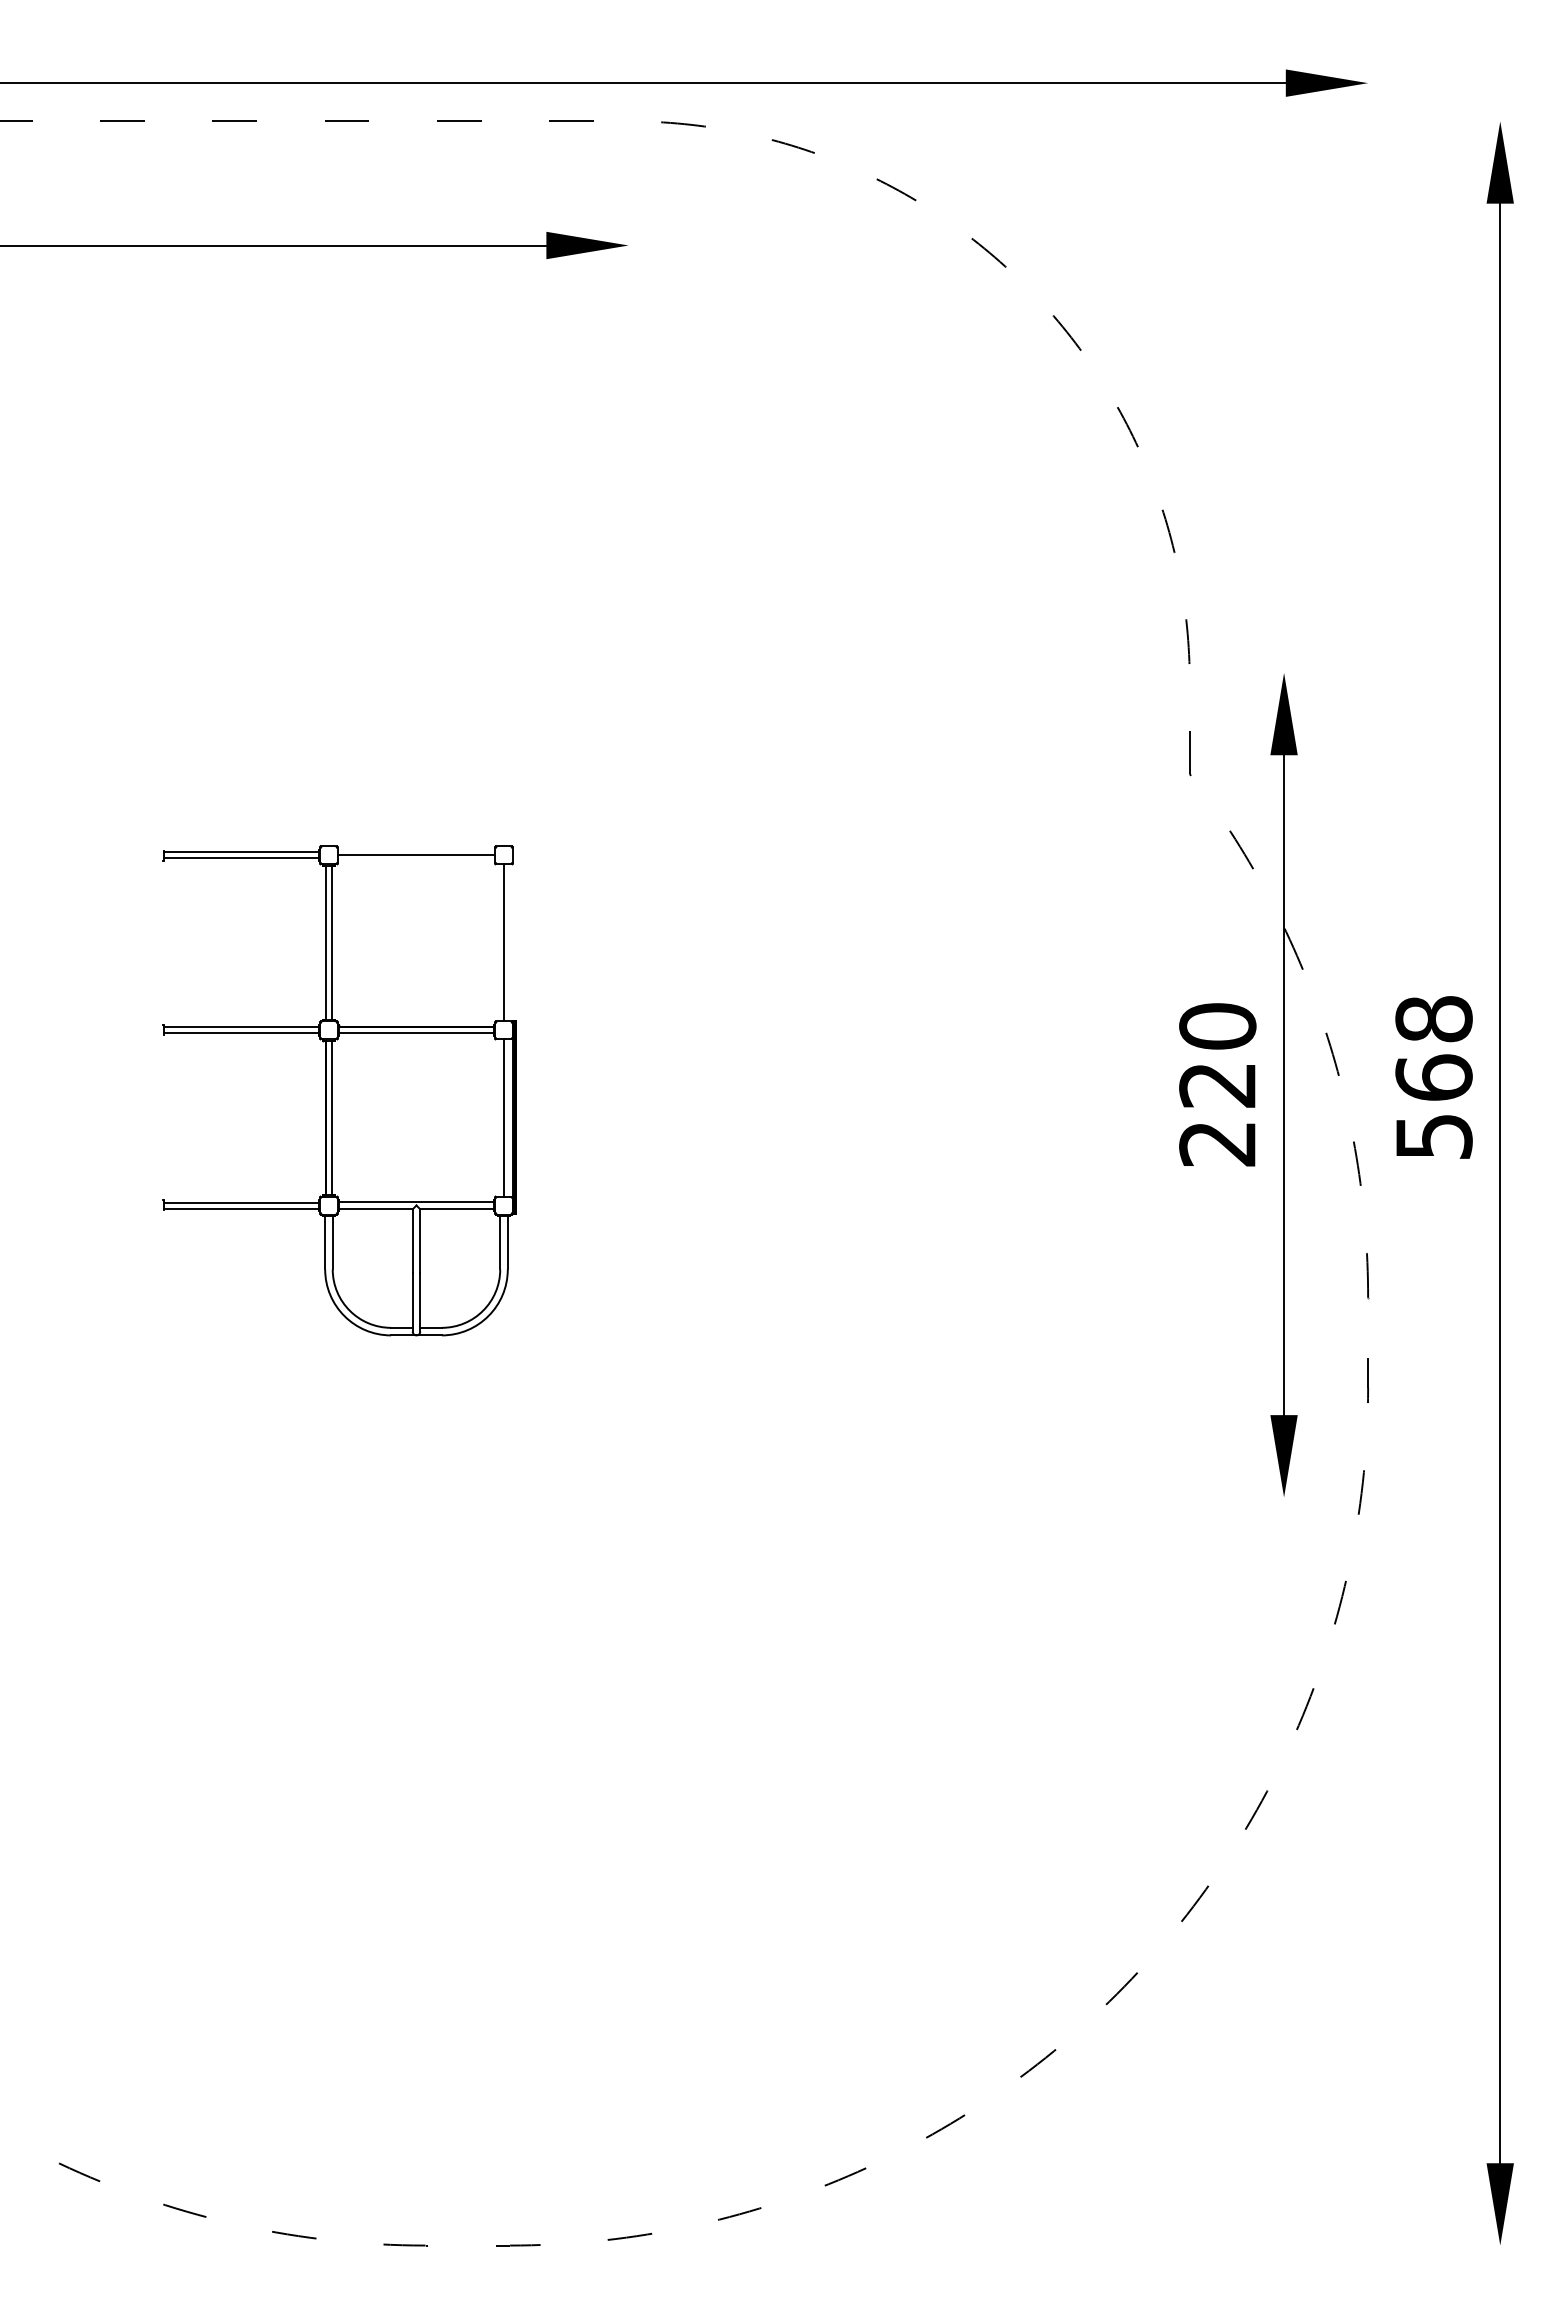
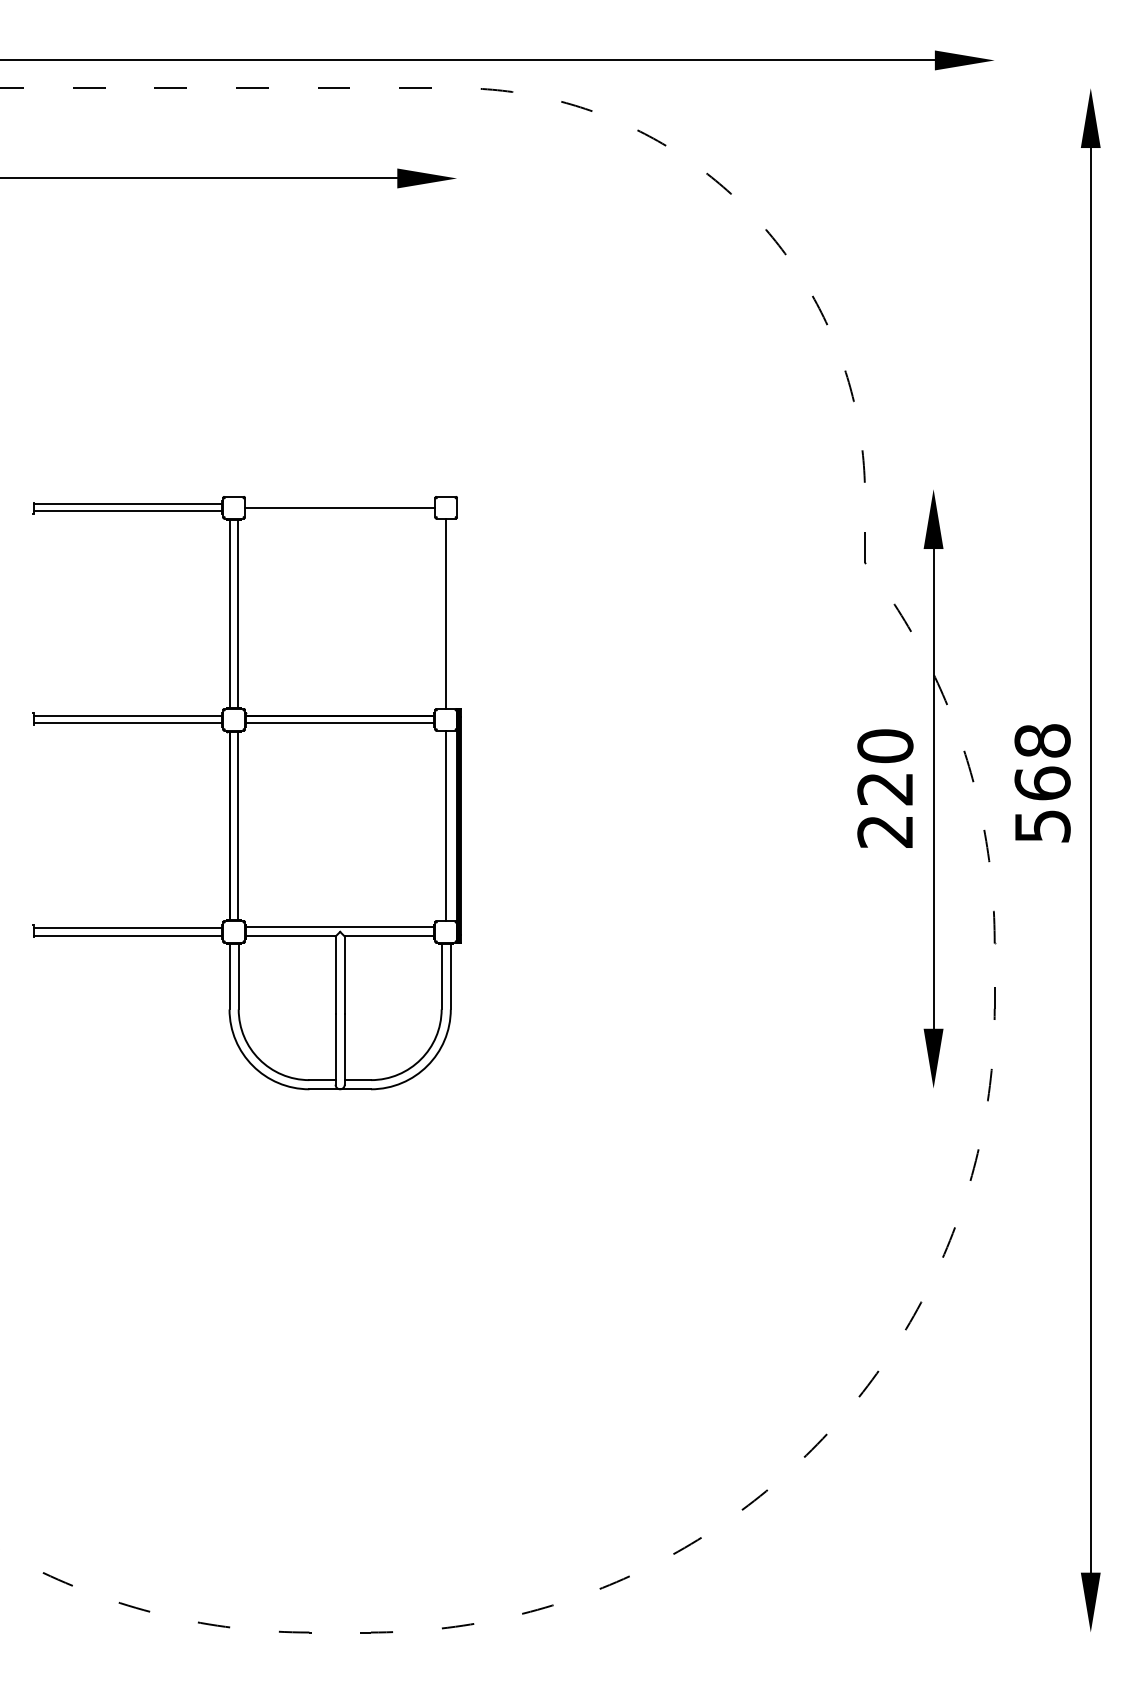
part: (339, 1090) -> (246, 792), size x1.67

